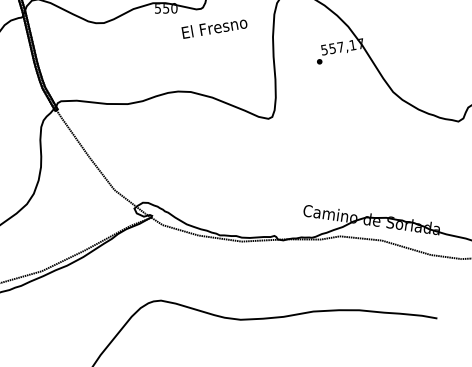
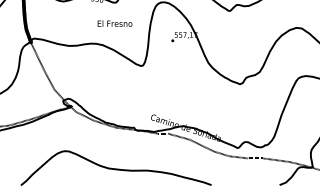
text: (213, 27) -> (114, 23), moved

